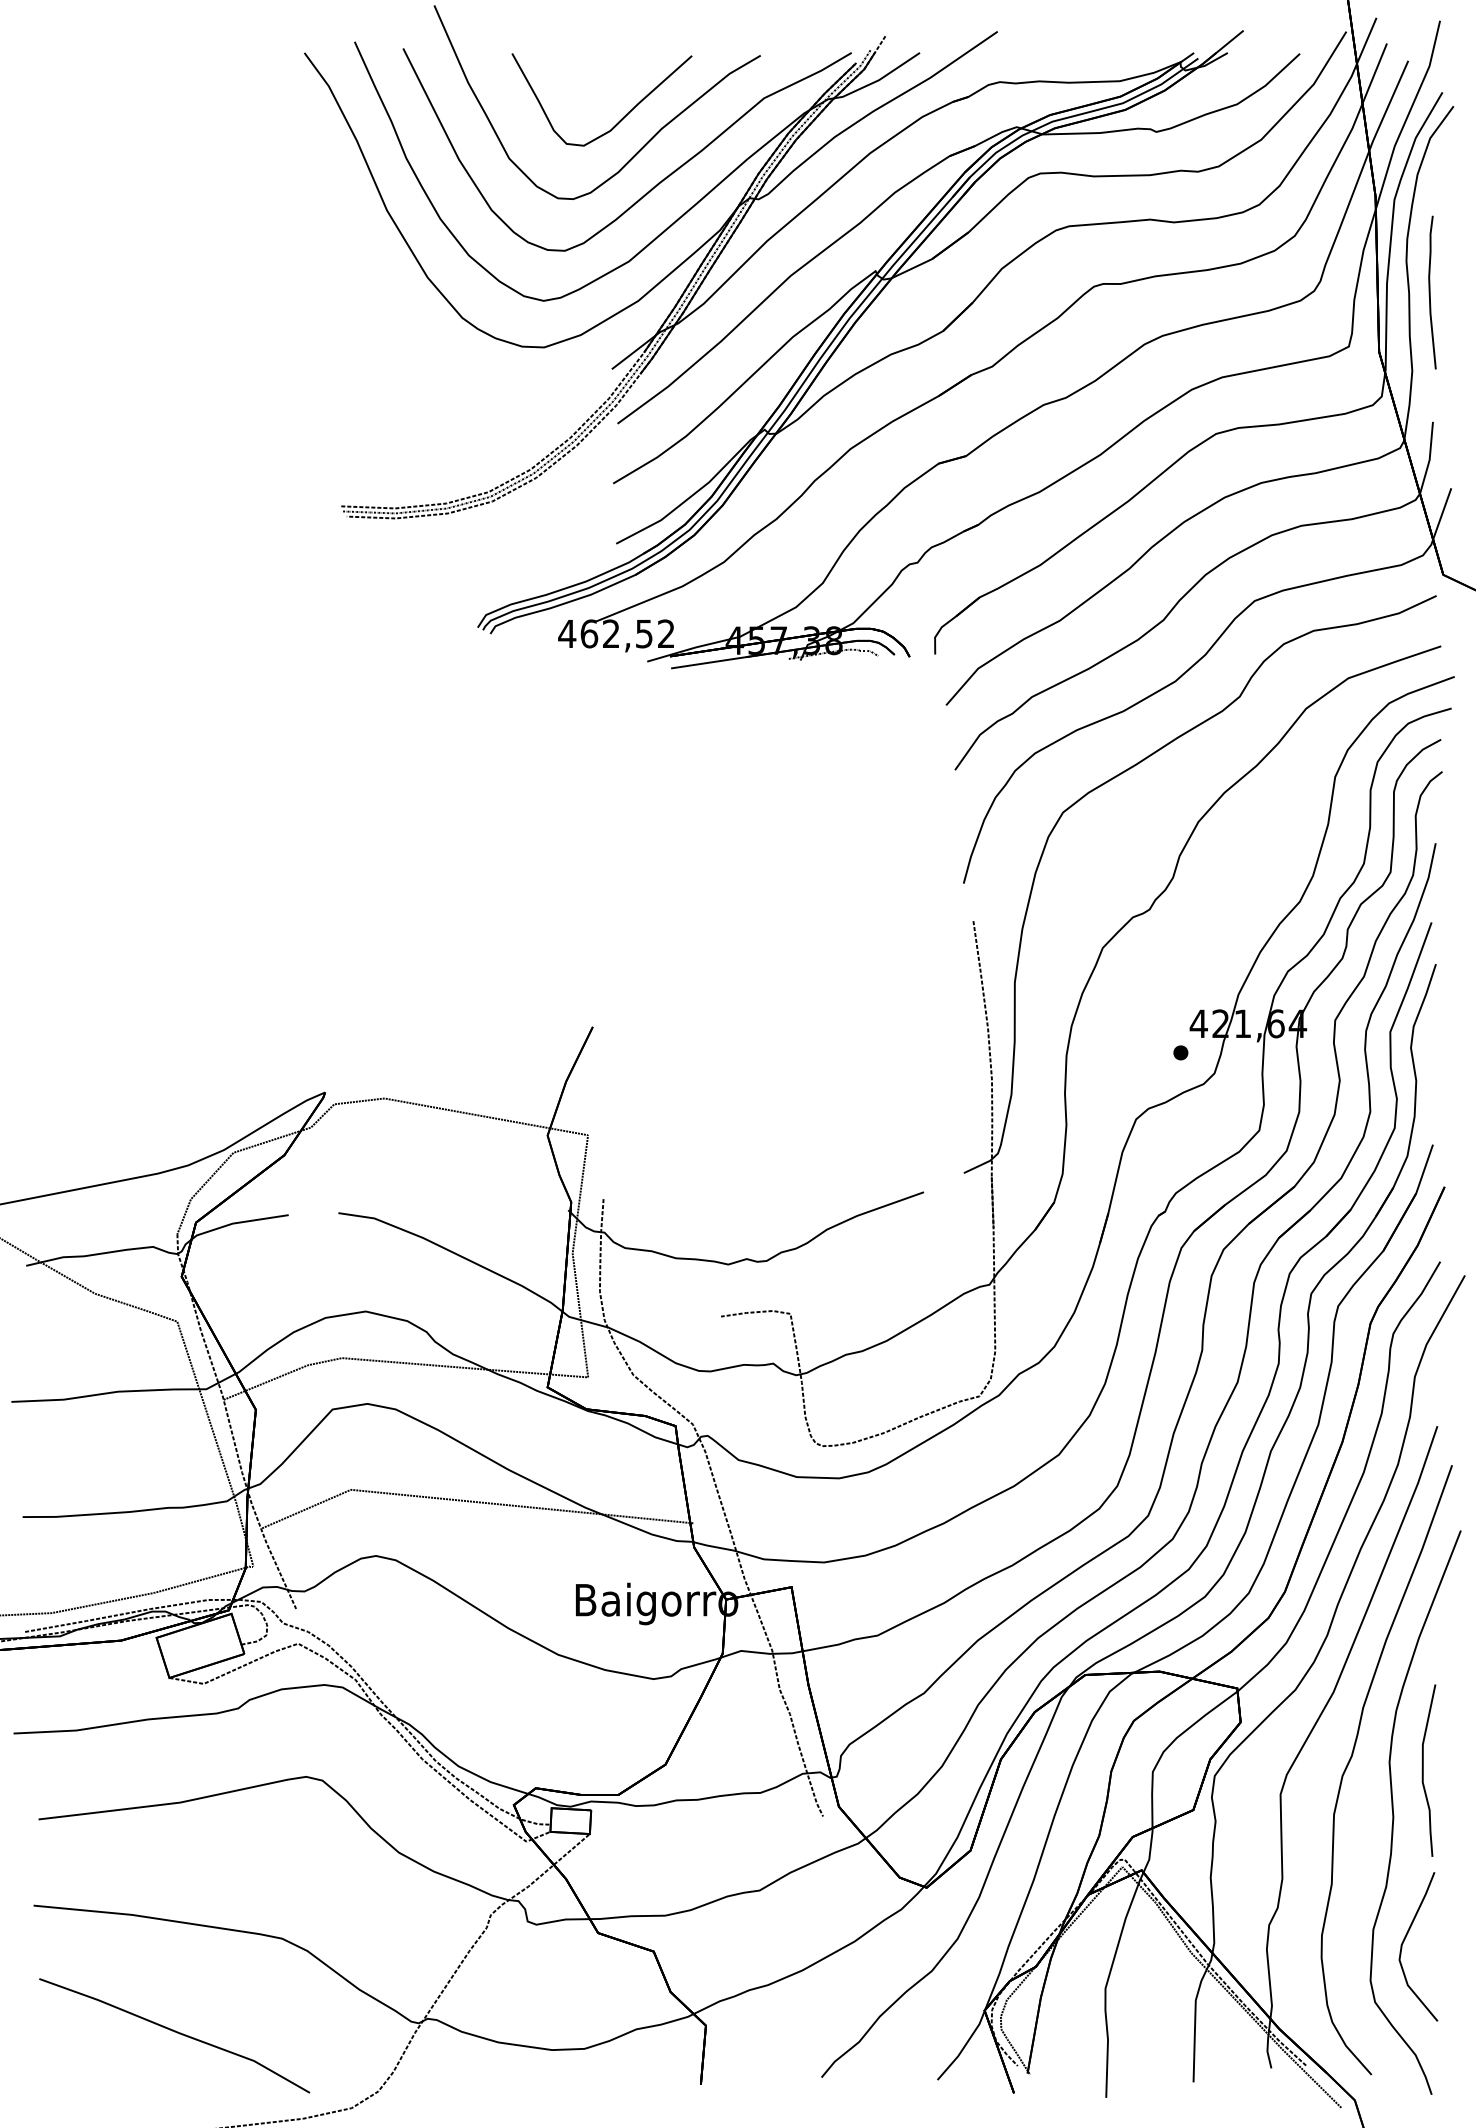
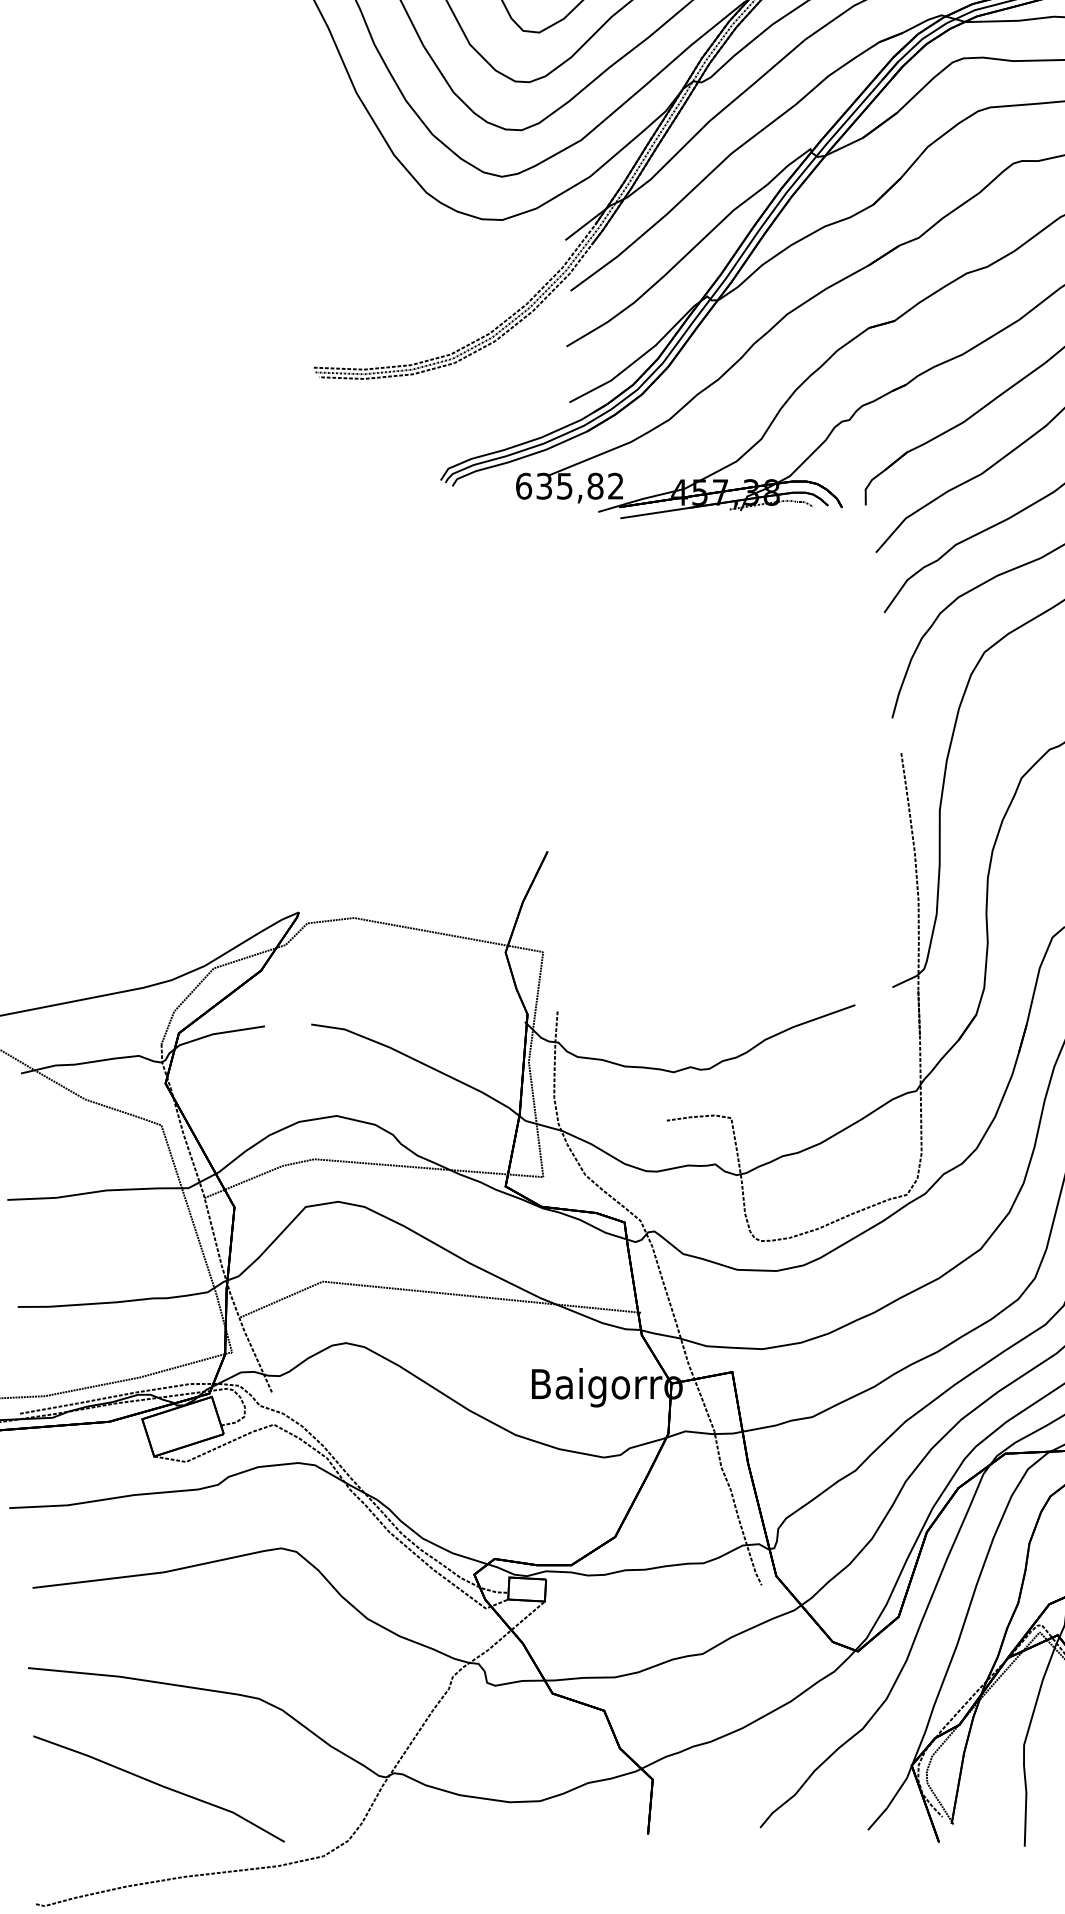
text: (605, 633) -> (559, 485), 462,52 -> 635,82

